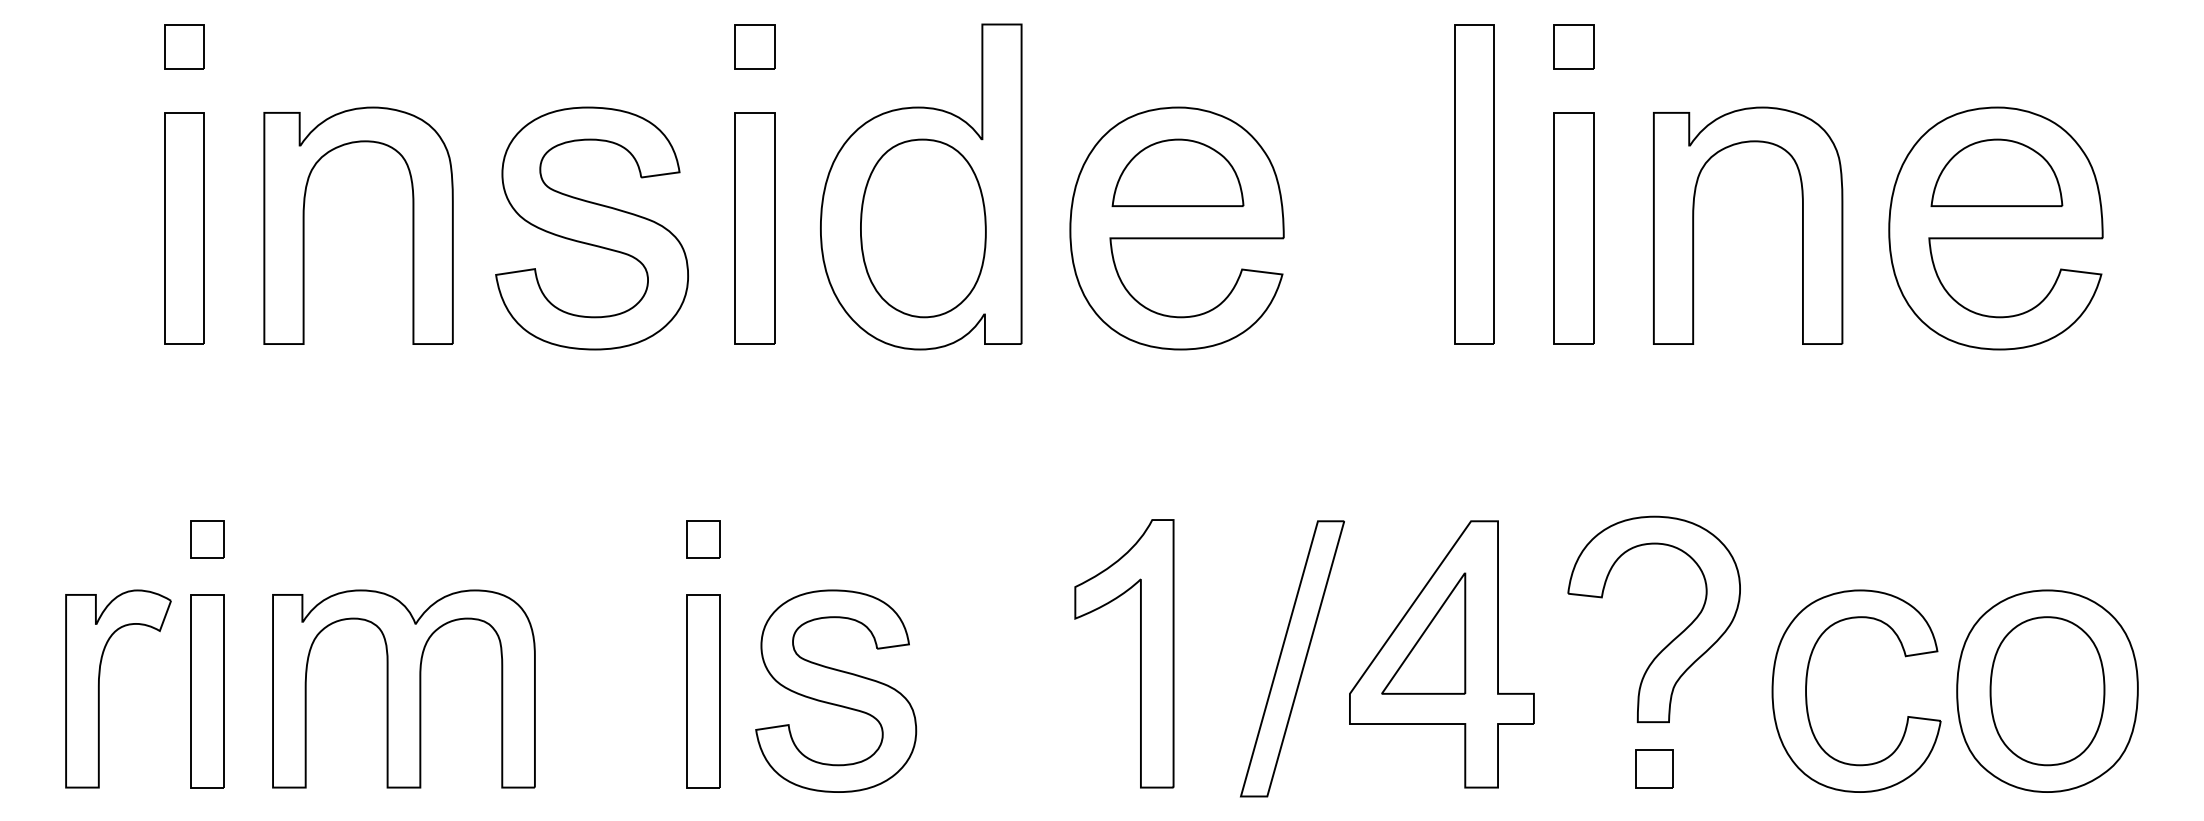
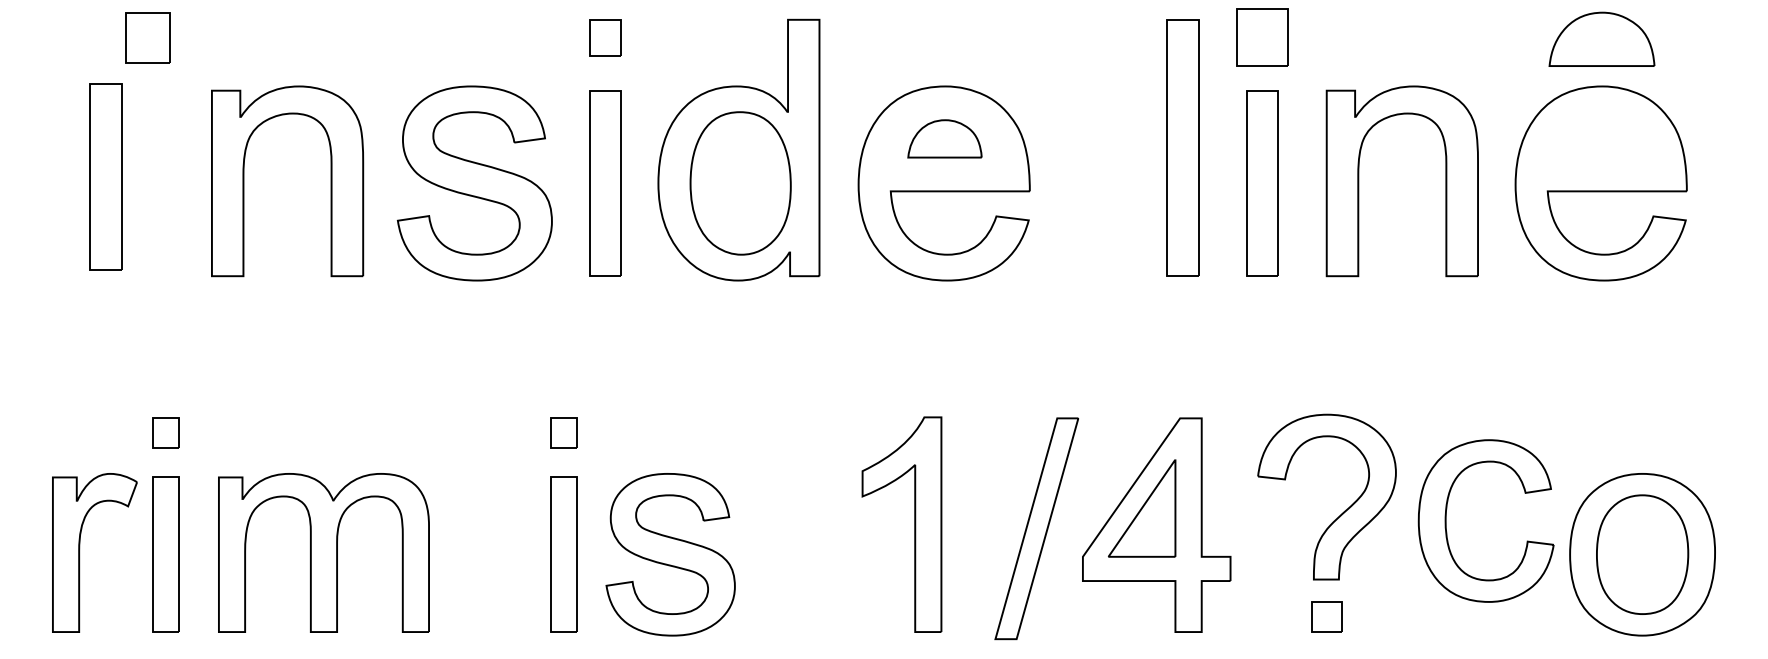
part: (184, 46) -> (147, 37), size x1.4
part: (1573, 46) -> (1262, 37), size x1.6
part: (1177, 172) -> (944, 138), size x0.7
part: (1996, 172) -> (1601, 39), moved
part: (184, 228) -> (106, 177), moved
part: (1807, 684) -> (1446, 515), moved

